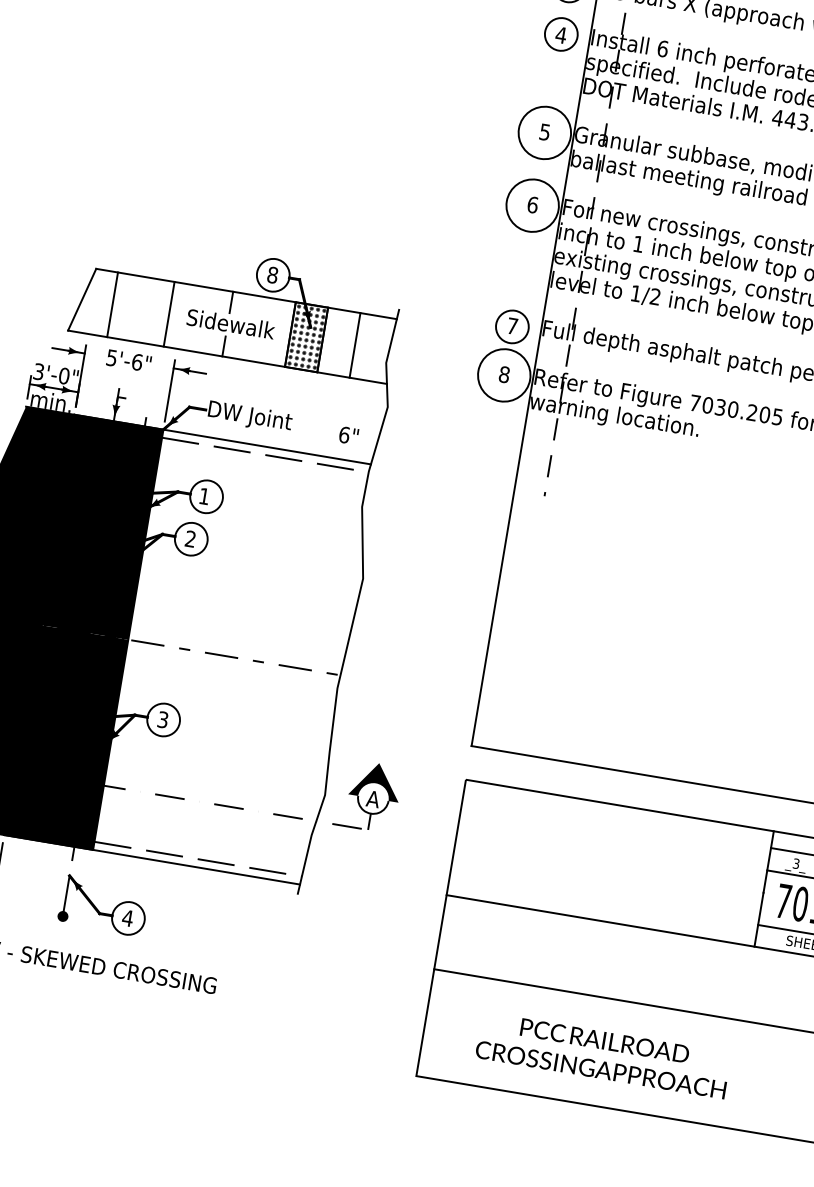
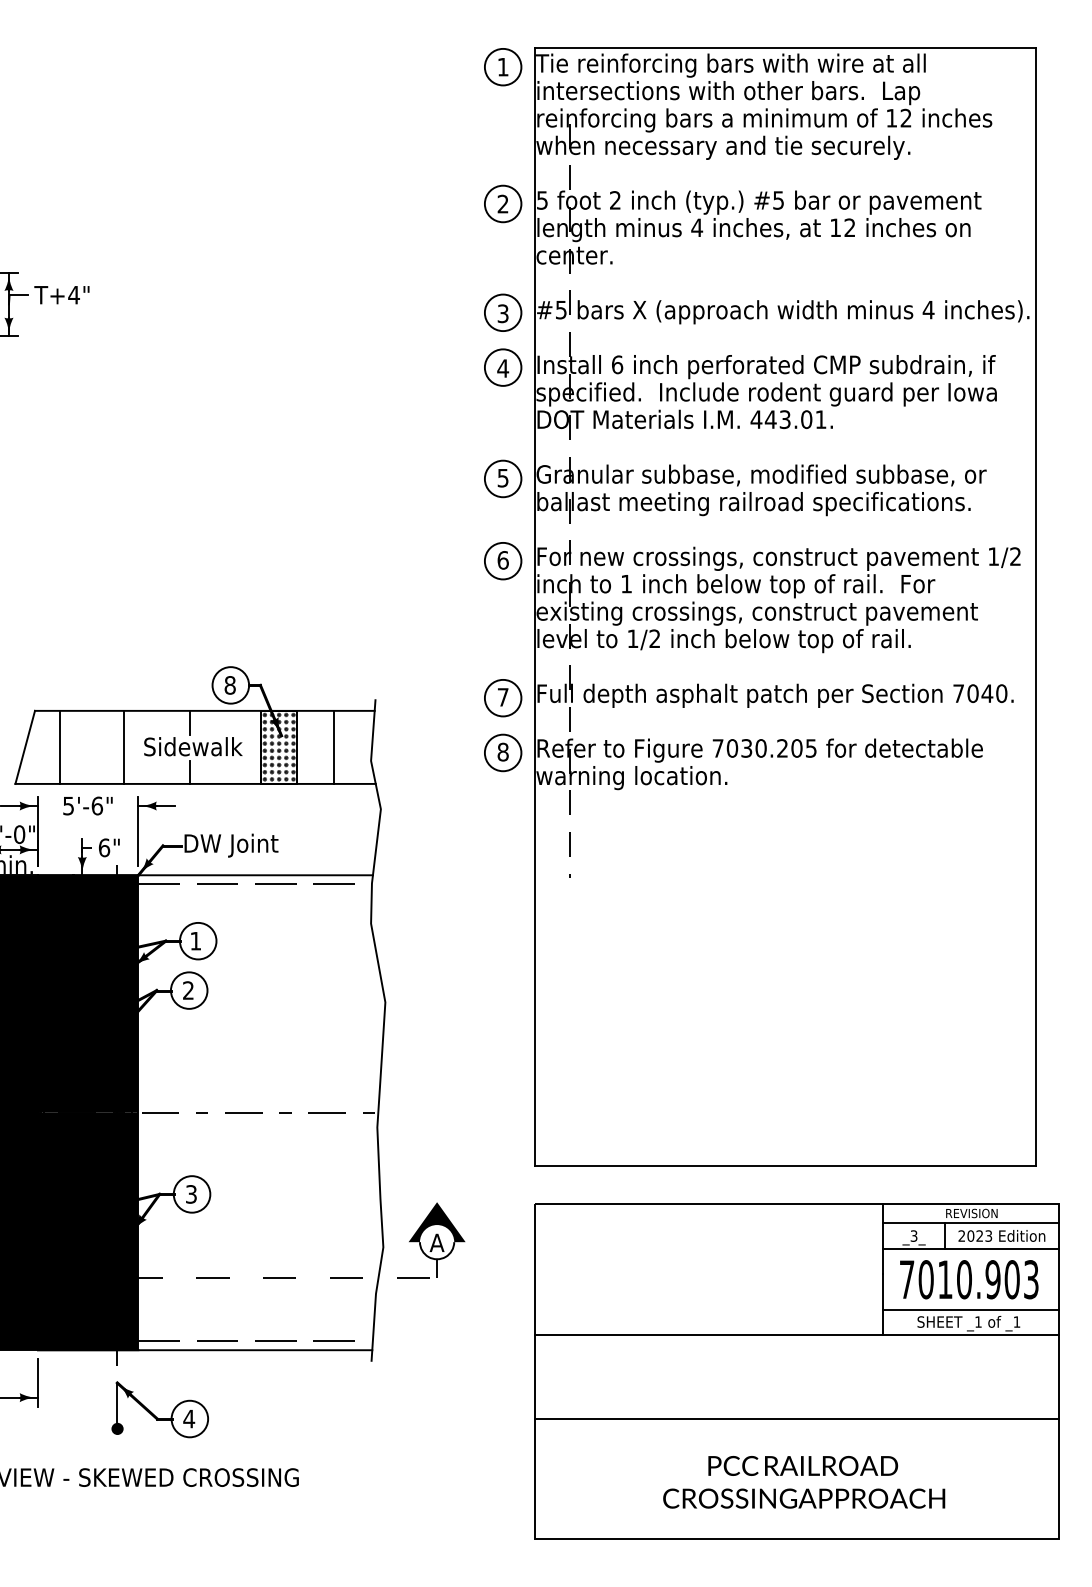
circle: (544, 132) -> (502, 478), size x0.62
circle: (532, 205) -> (502, 560), size x0.62
circle: (503, 374) -> (502, 752), size x0.62
text: (349, 435) -> (109, 847), moved
text: (603, 1055) -> (804, 1482), moved

